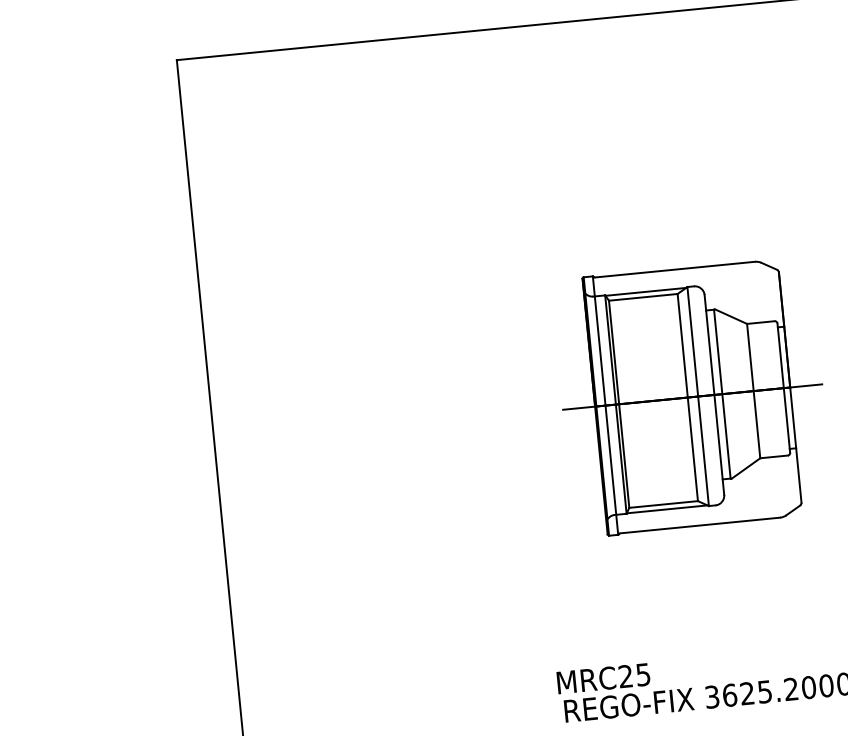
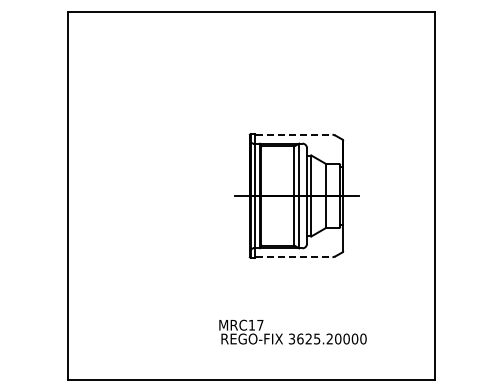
line: (675, 268) -> (294, 134), solid -> dashed
line: (700, 526) -> (294, 257), solid -> dashed
text: (633, 674) -> (255, 324), MRC25 -> MRC17

